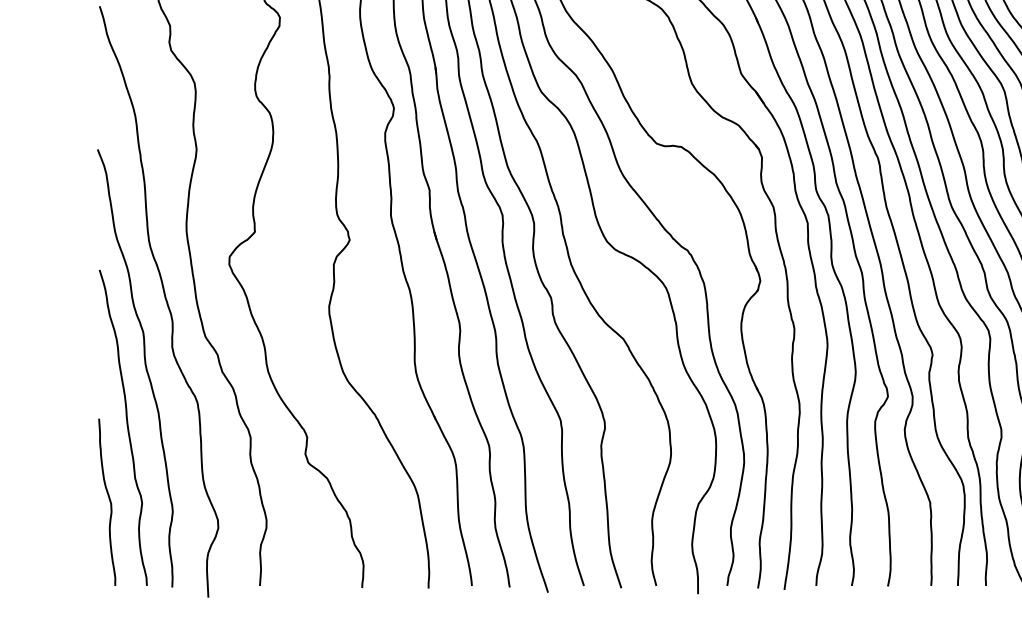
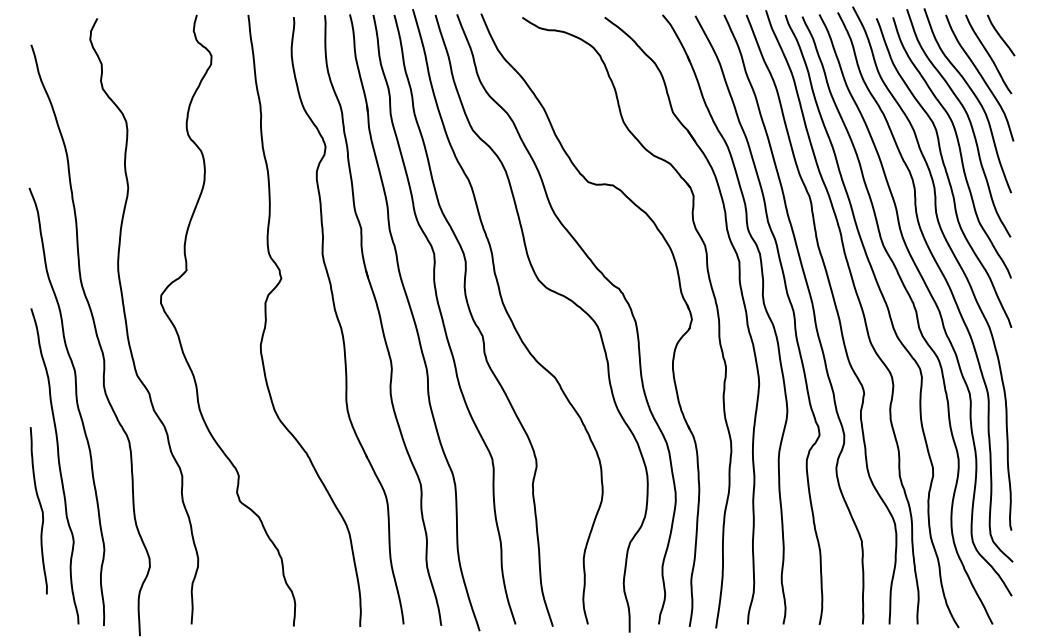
curve: (108, 500) -> (40, 508), moved

